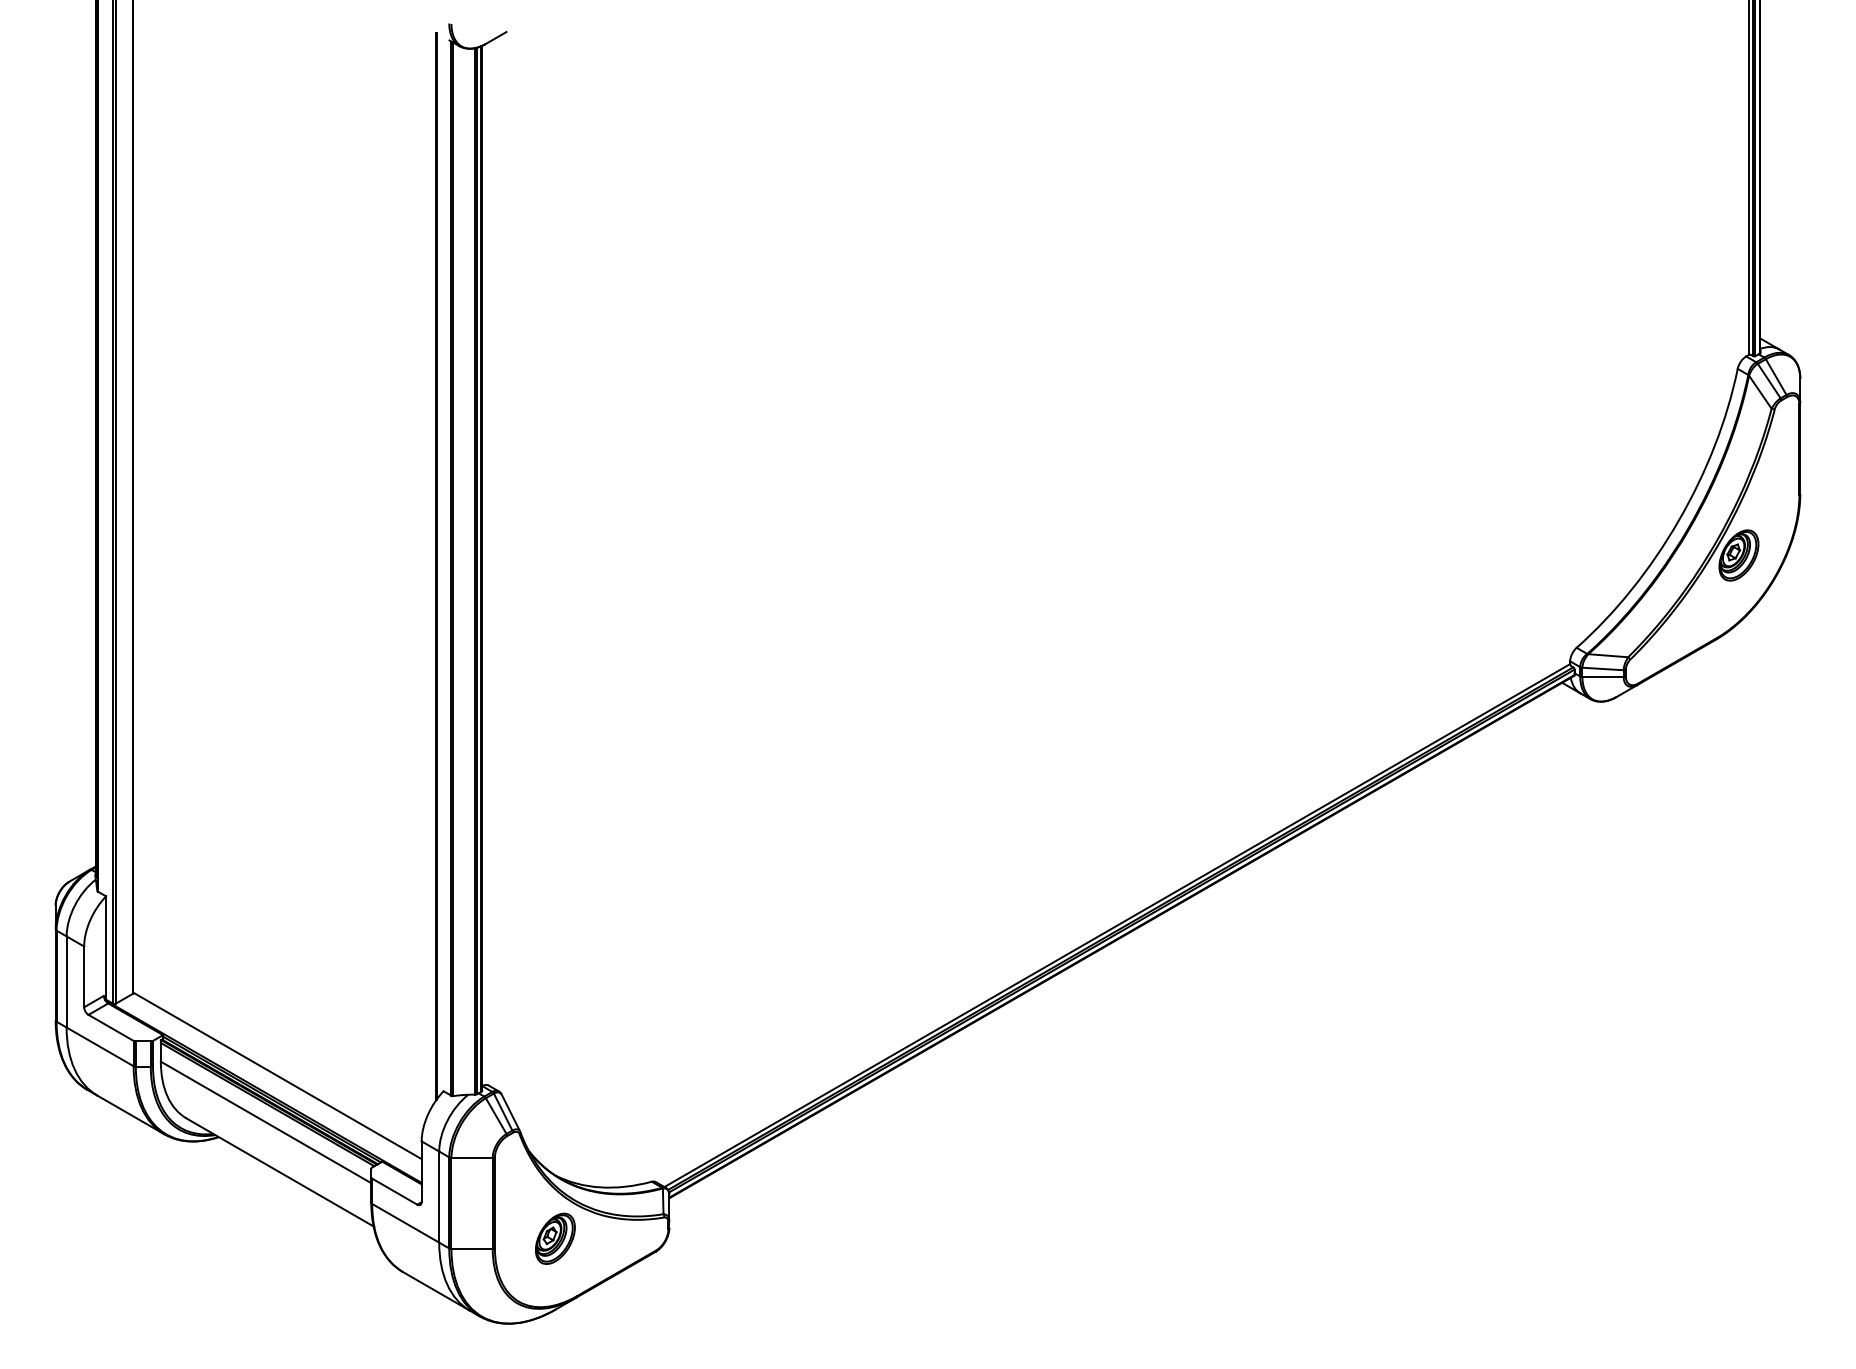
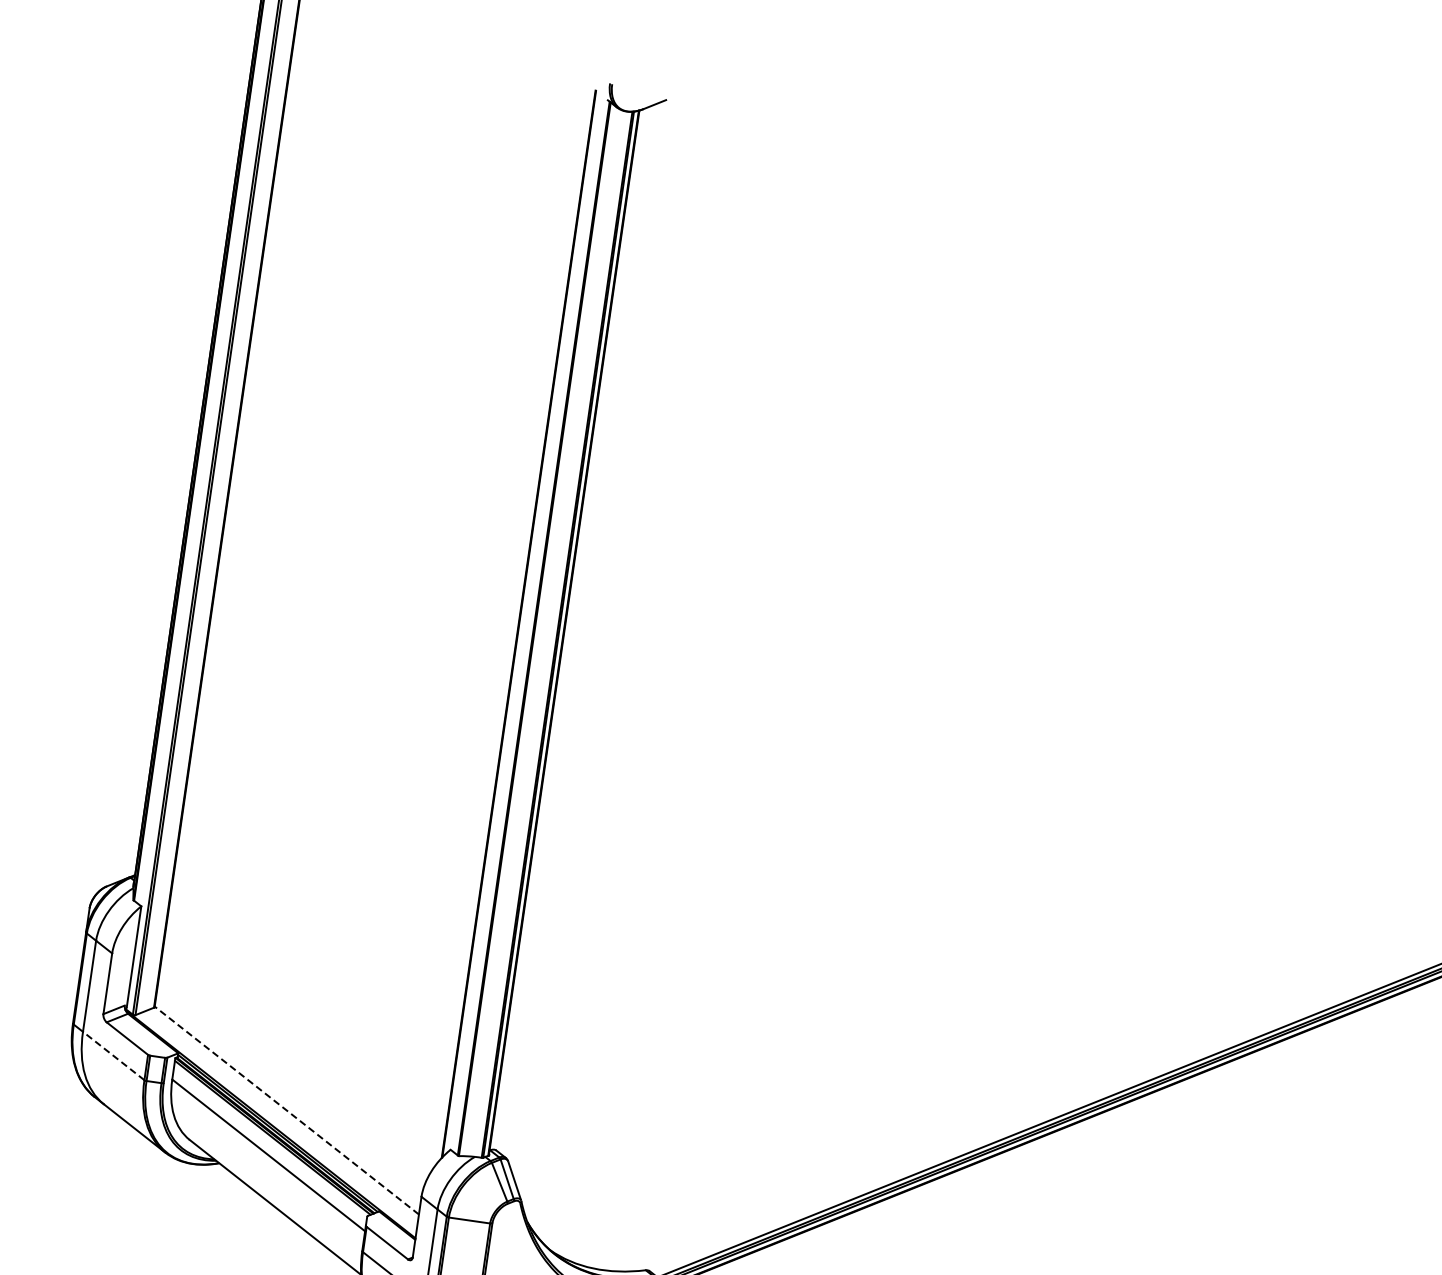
line: (100, 1046) -> (114, 1055), solid -> dashed
line: (277, 1075) -> (286, 1110), solid -> dashed

